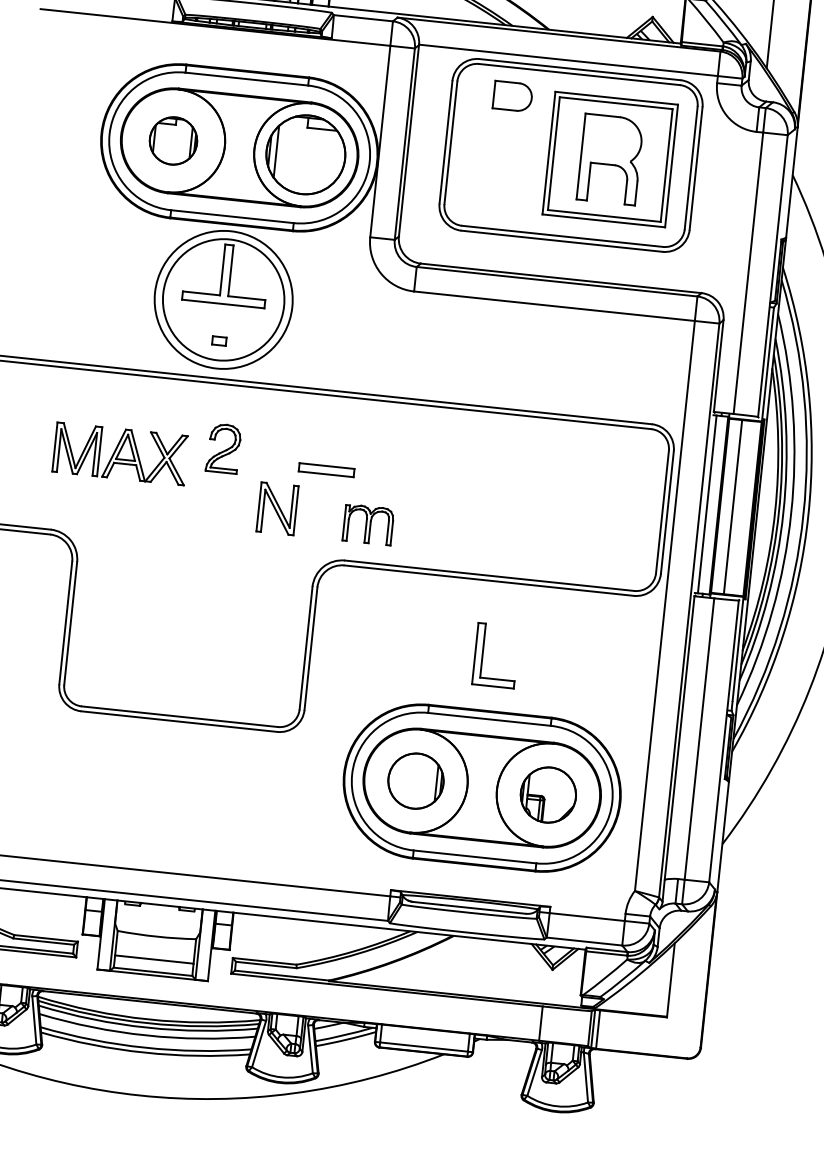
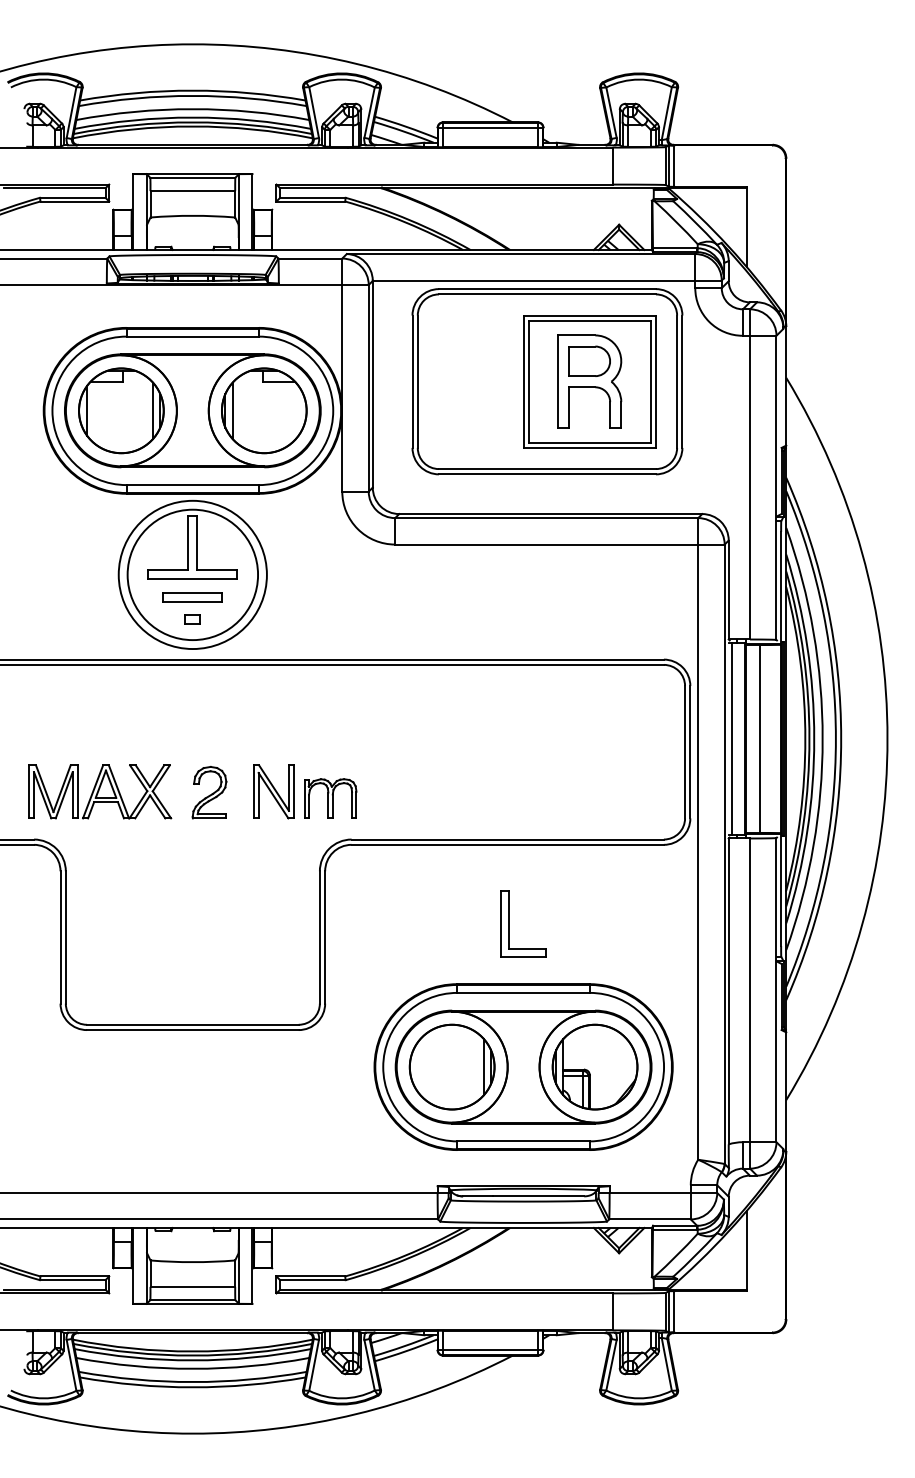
part: (512, 95) -> (589, 360), moved
part: (173, 140) -> (121, 410), size x1.67
part: (223, 448) -> (209, 792), moved
part: (121, 453) -> (100, 791), moved
part: (326, 470) -> (192, 597), moved
part: (368, 524) -> (330, 798), moved
part: (415, 780) -> (451, 1066), size x1.43
part: (547, 794) -> (594, 1066), size x1.43

